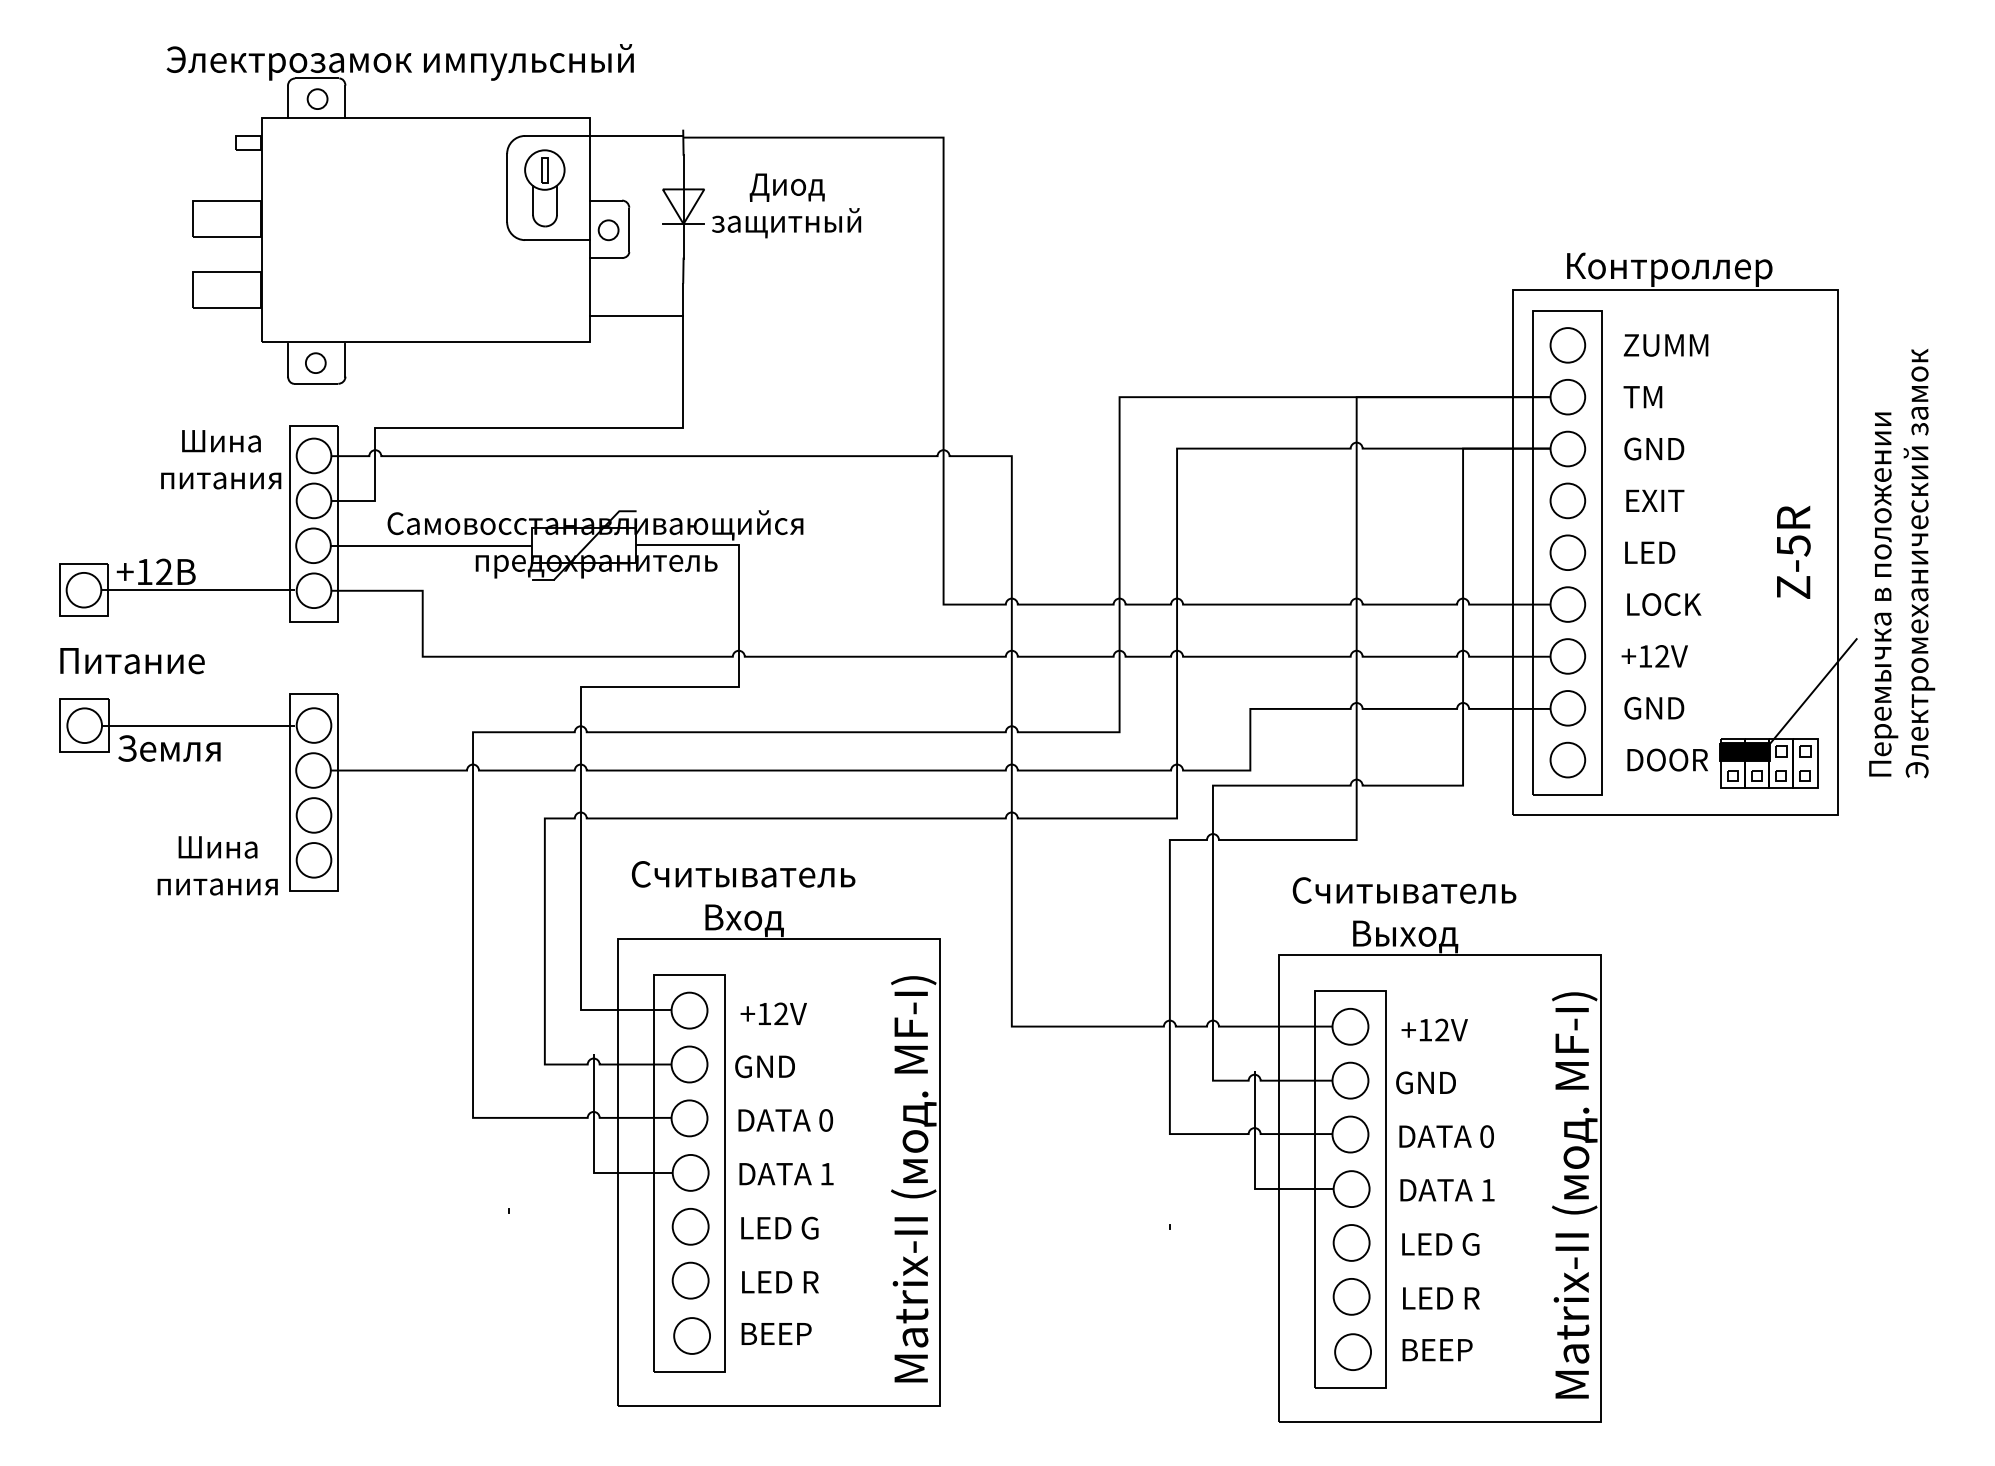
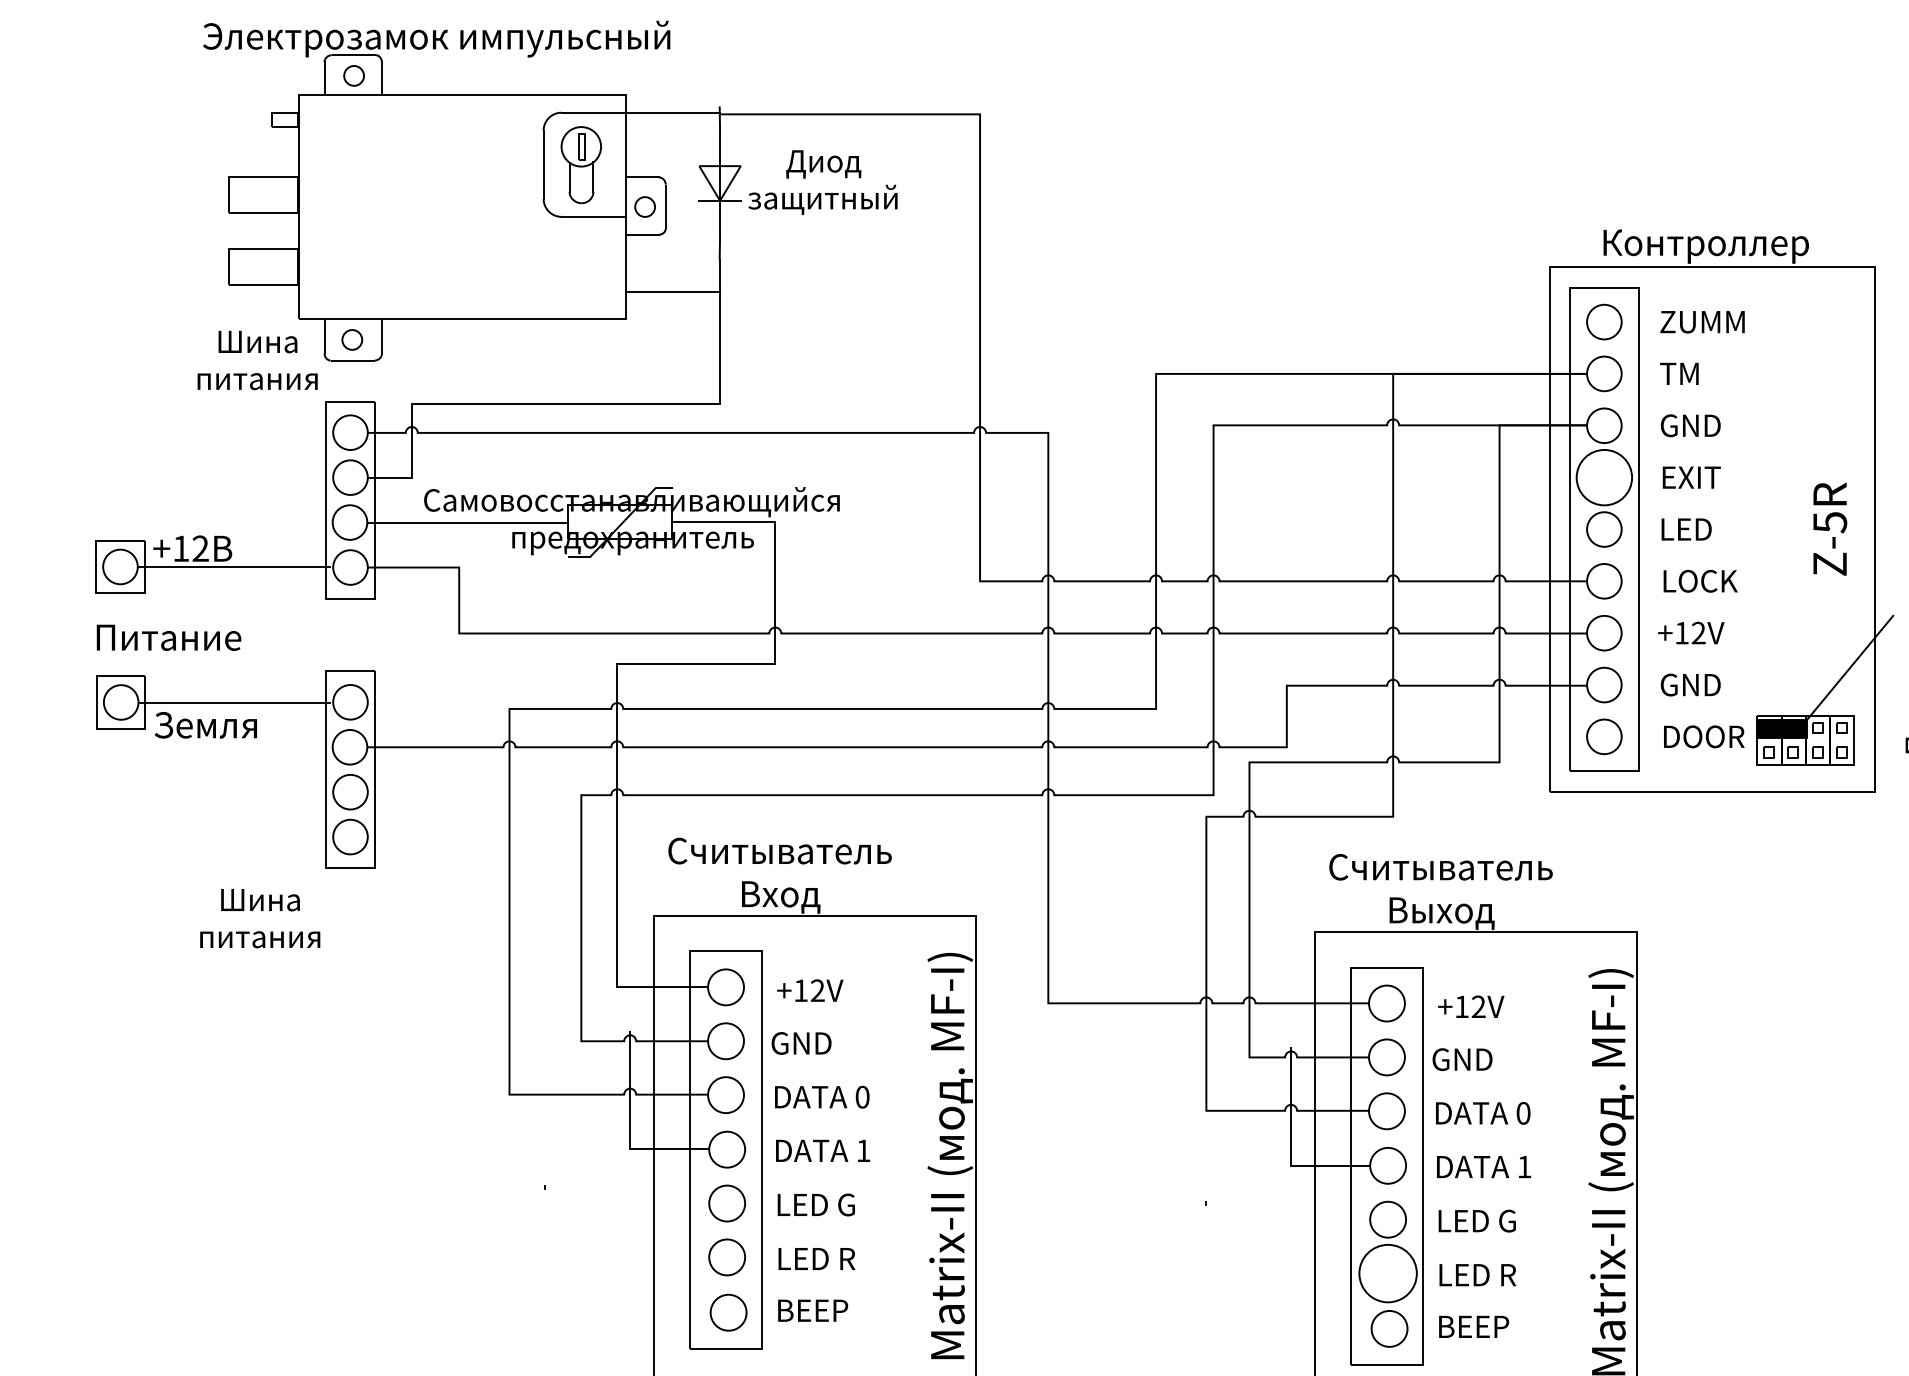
text: (221, 459) -> (257, 360), moved
circle: (1567, 500) -> (1603, 477), size x1.6
text: (217, 865) -> (259, 918), moved
circle: (1351, 1296) -> (1387, 1273), size x1.6

